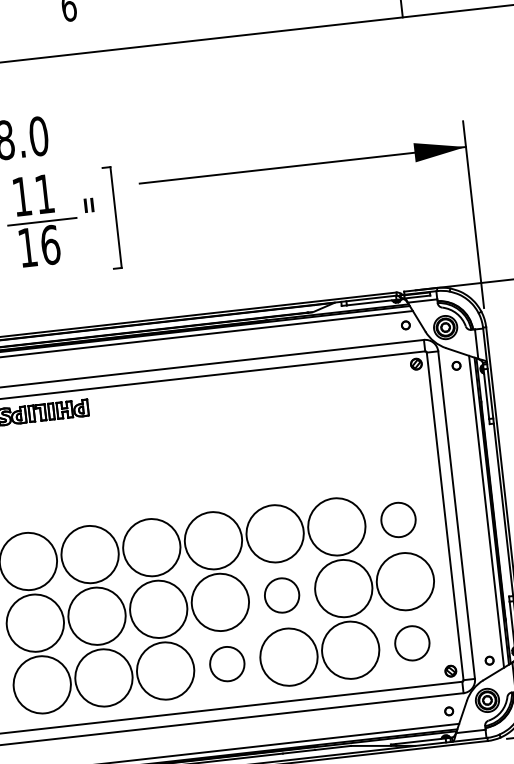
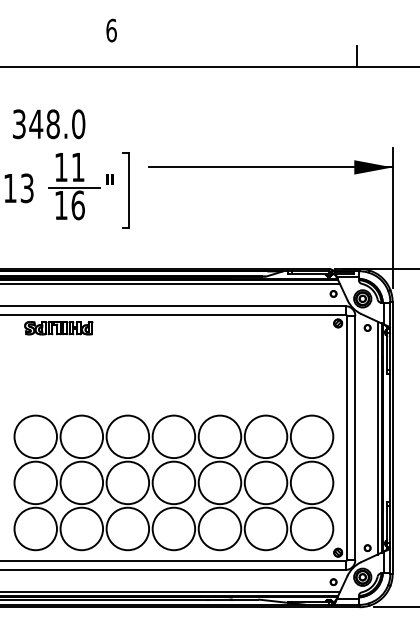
circle: (397, 519) -> (311, 436), size x1.67
circle: (281, 595) -> (219, 482), size x1.67
circle: (411, 642) -> (311, 528), size x1.67
circle: (226, 663) -> (173, 528), size x1.67

